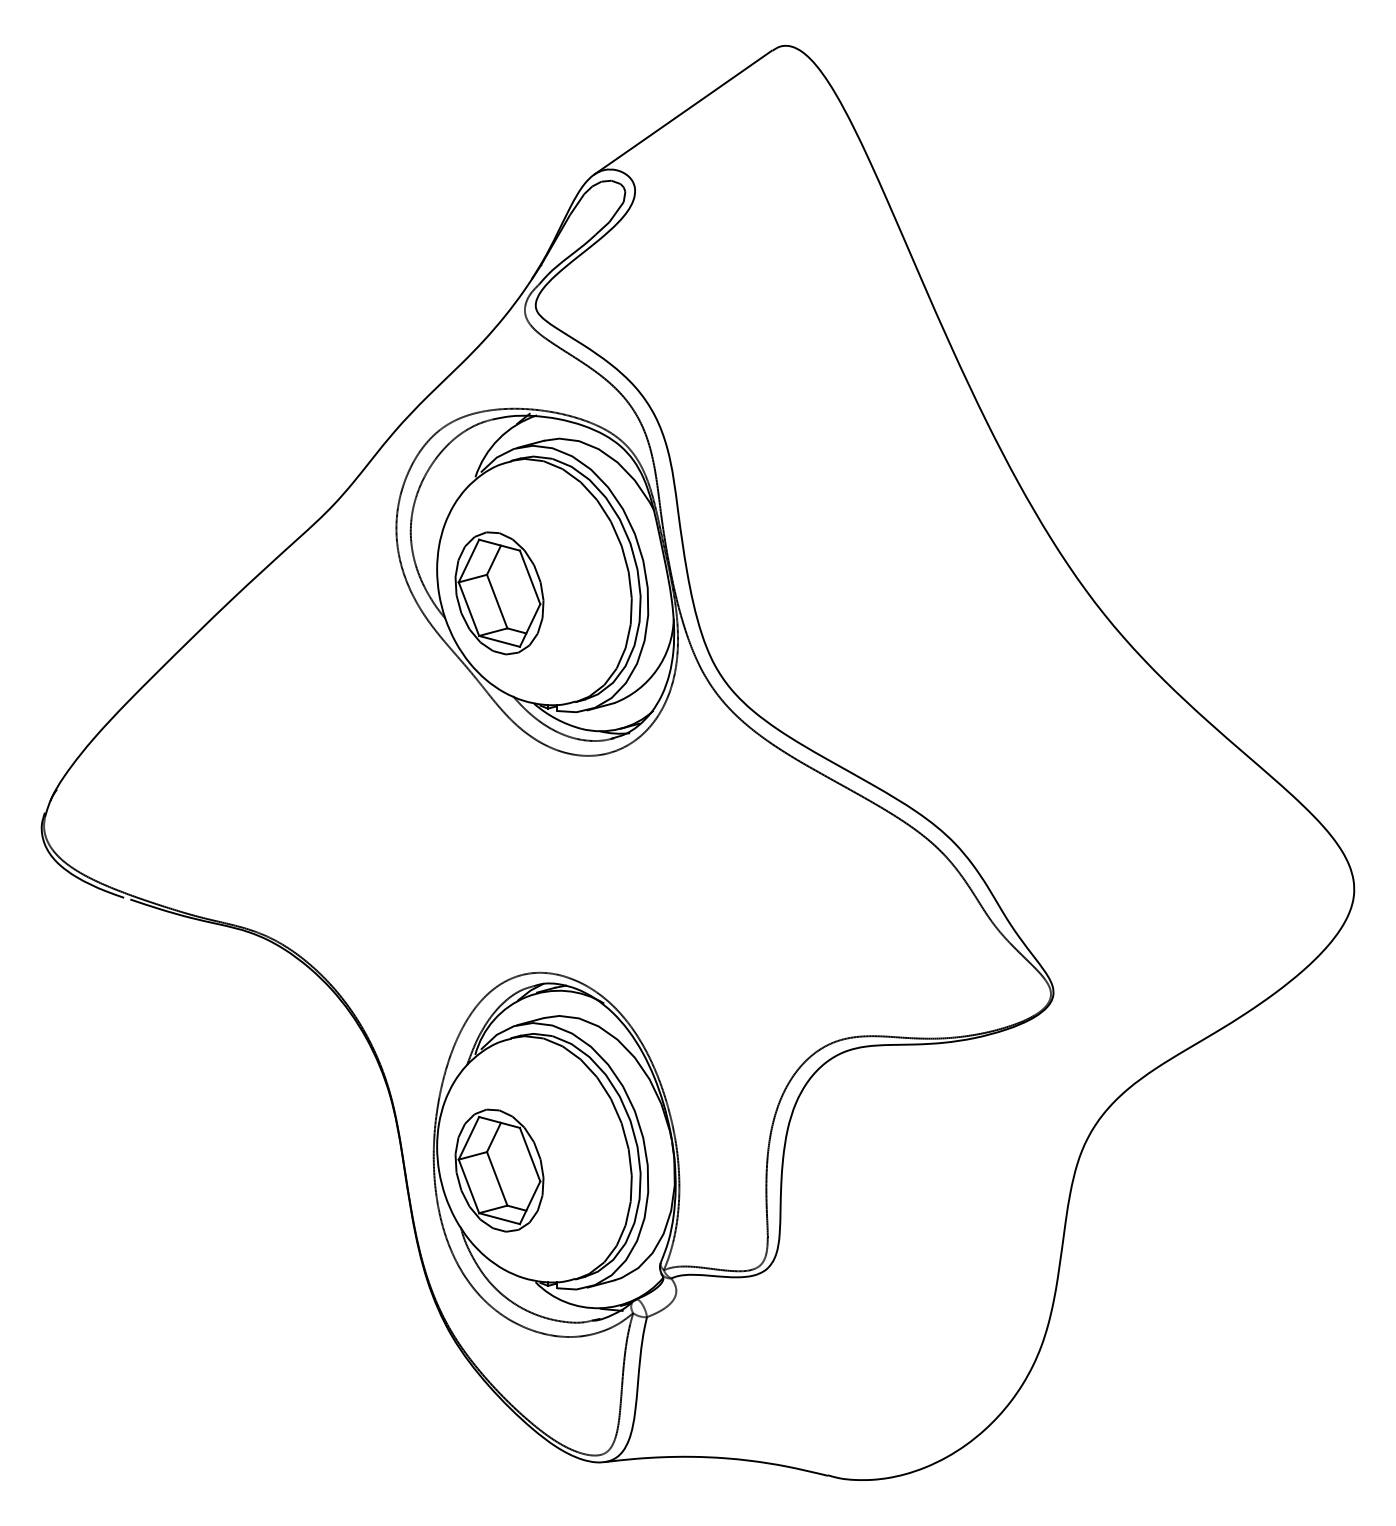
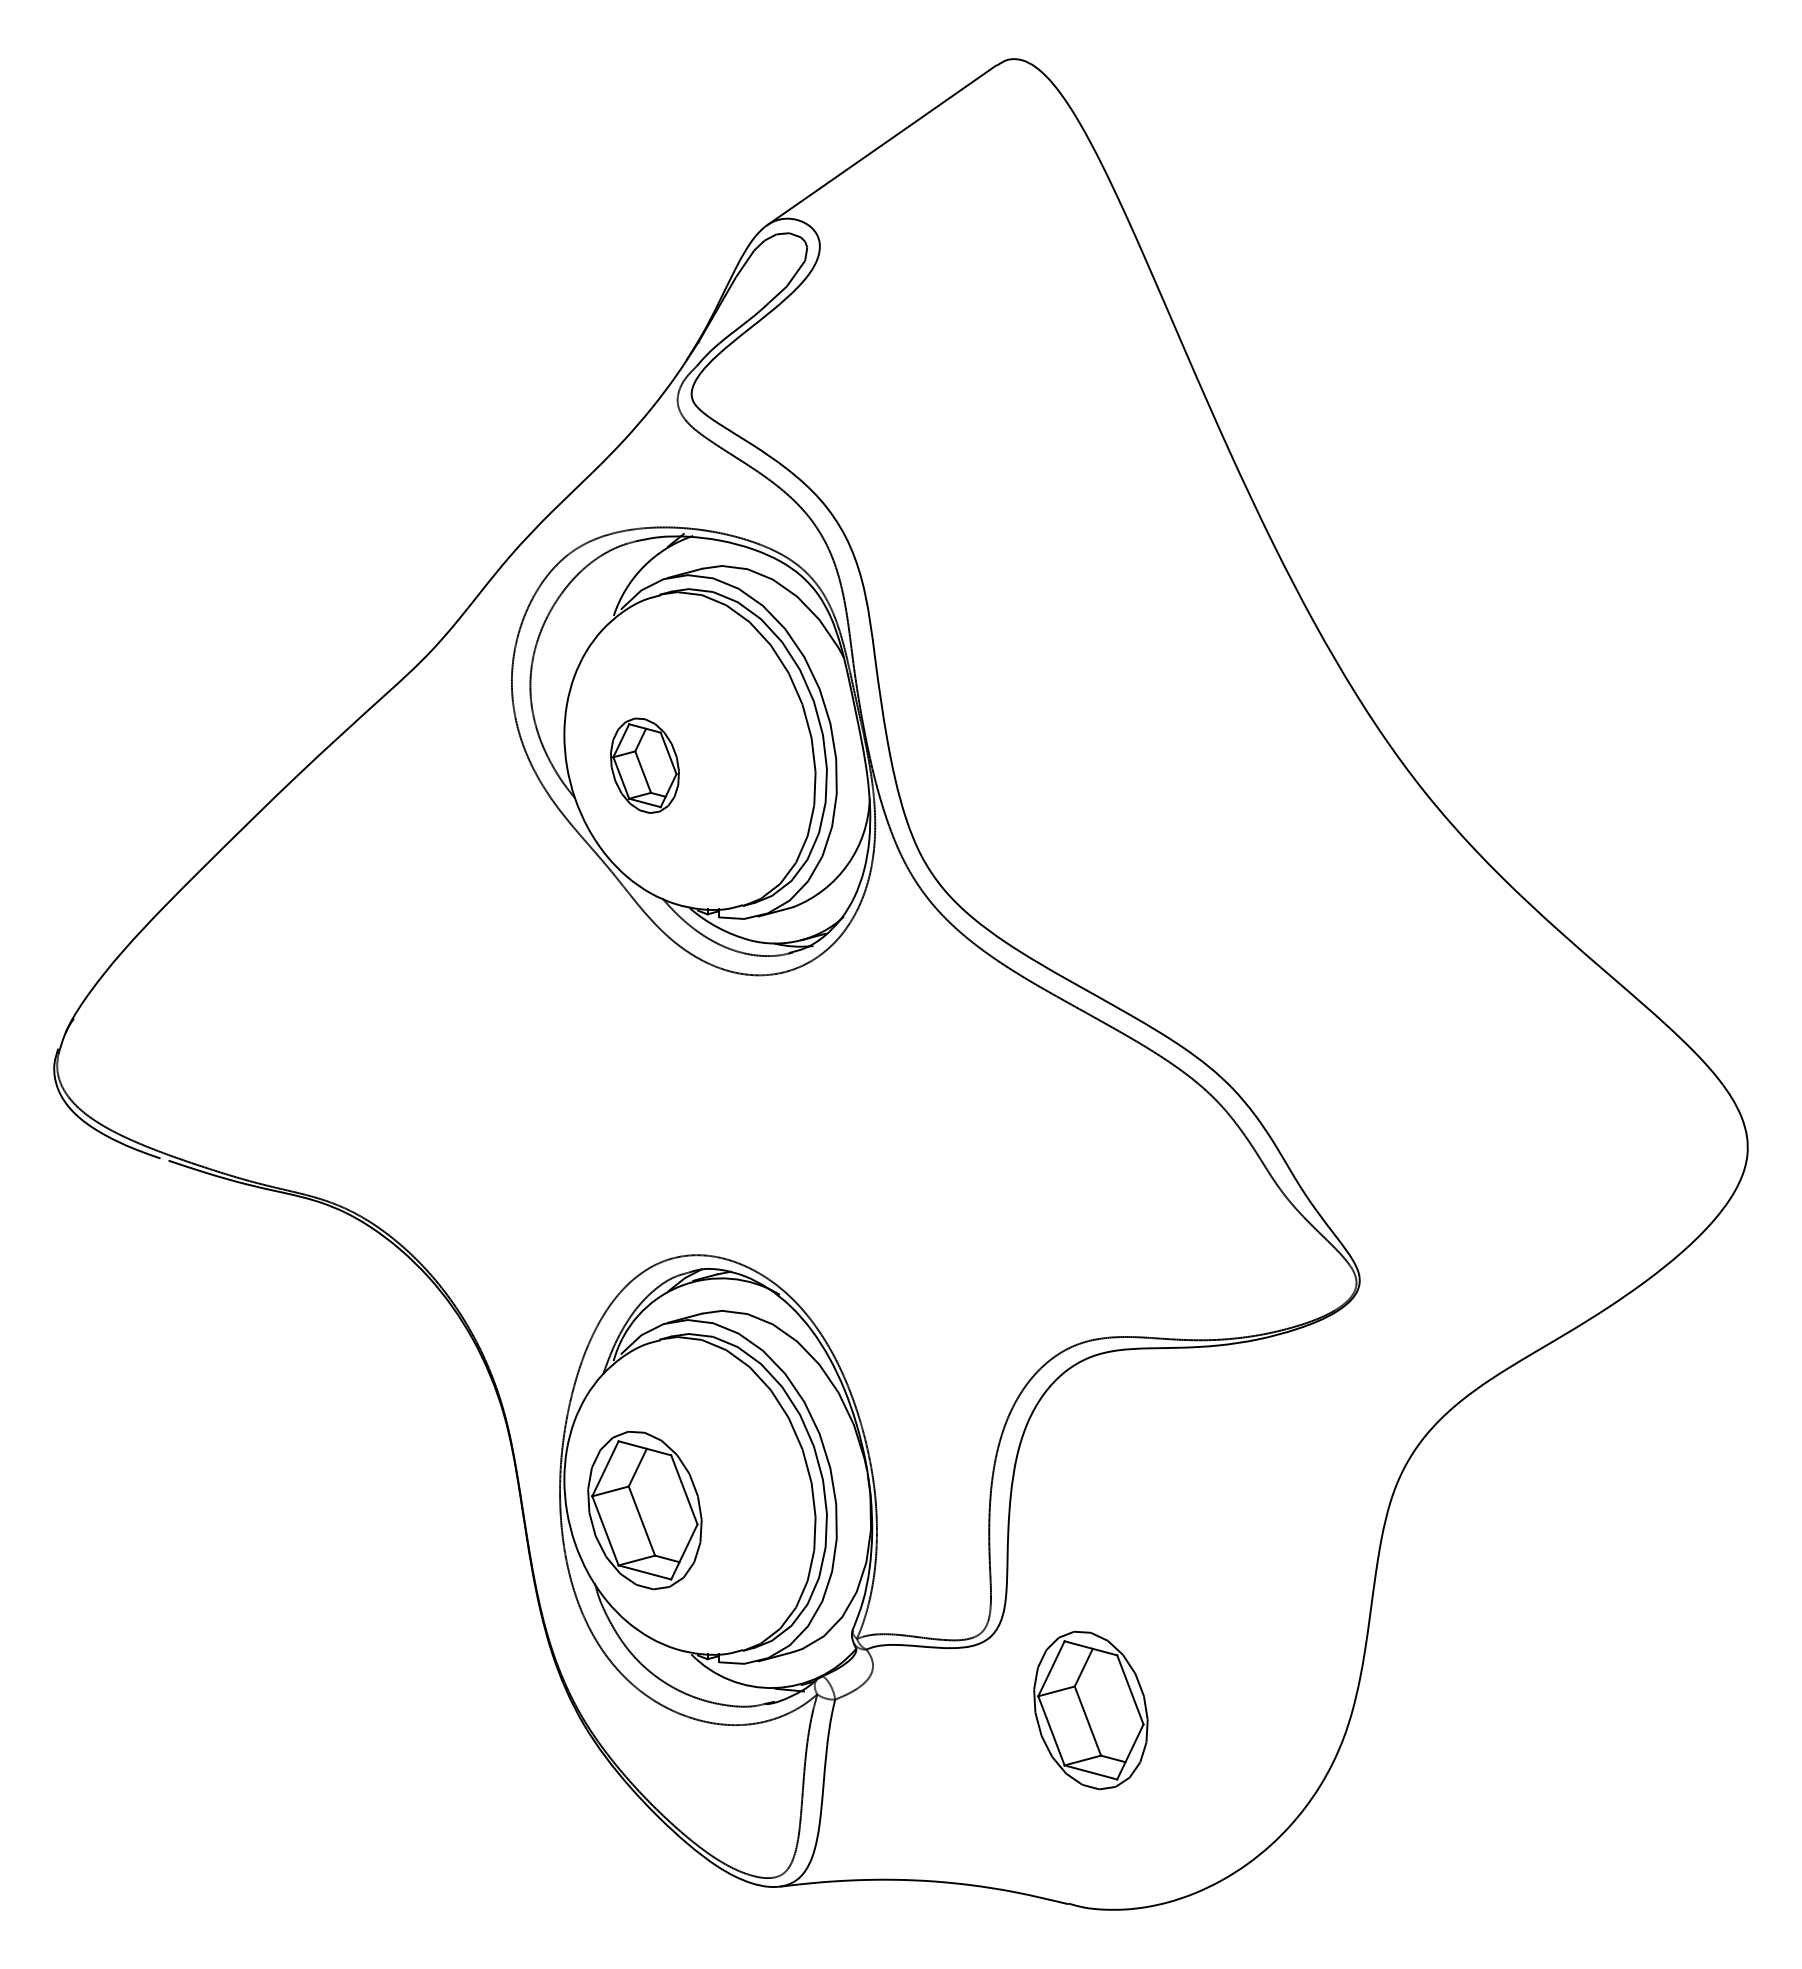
part: (499, 593) -> (644, 765), size x0.6
part: (844, 1325) -> (1090, 1710), added

